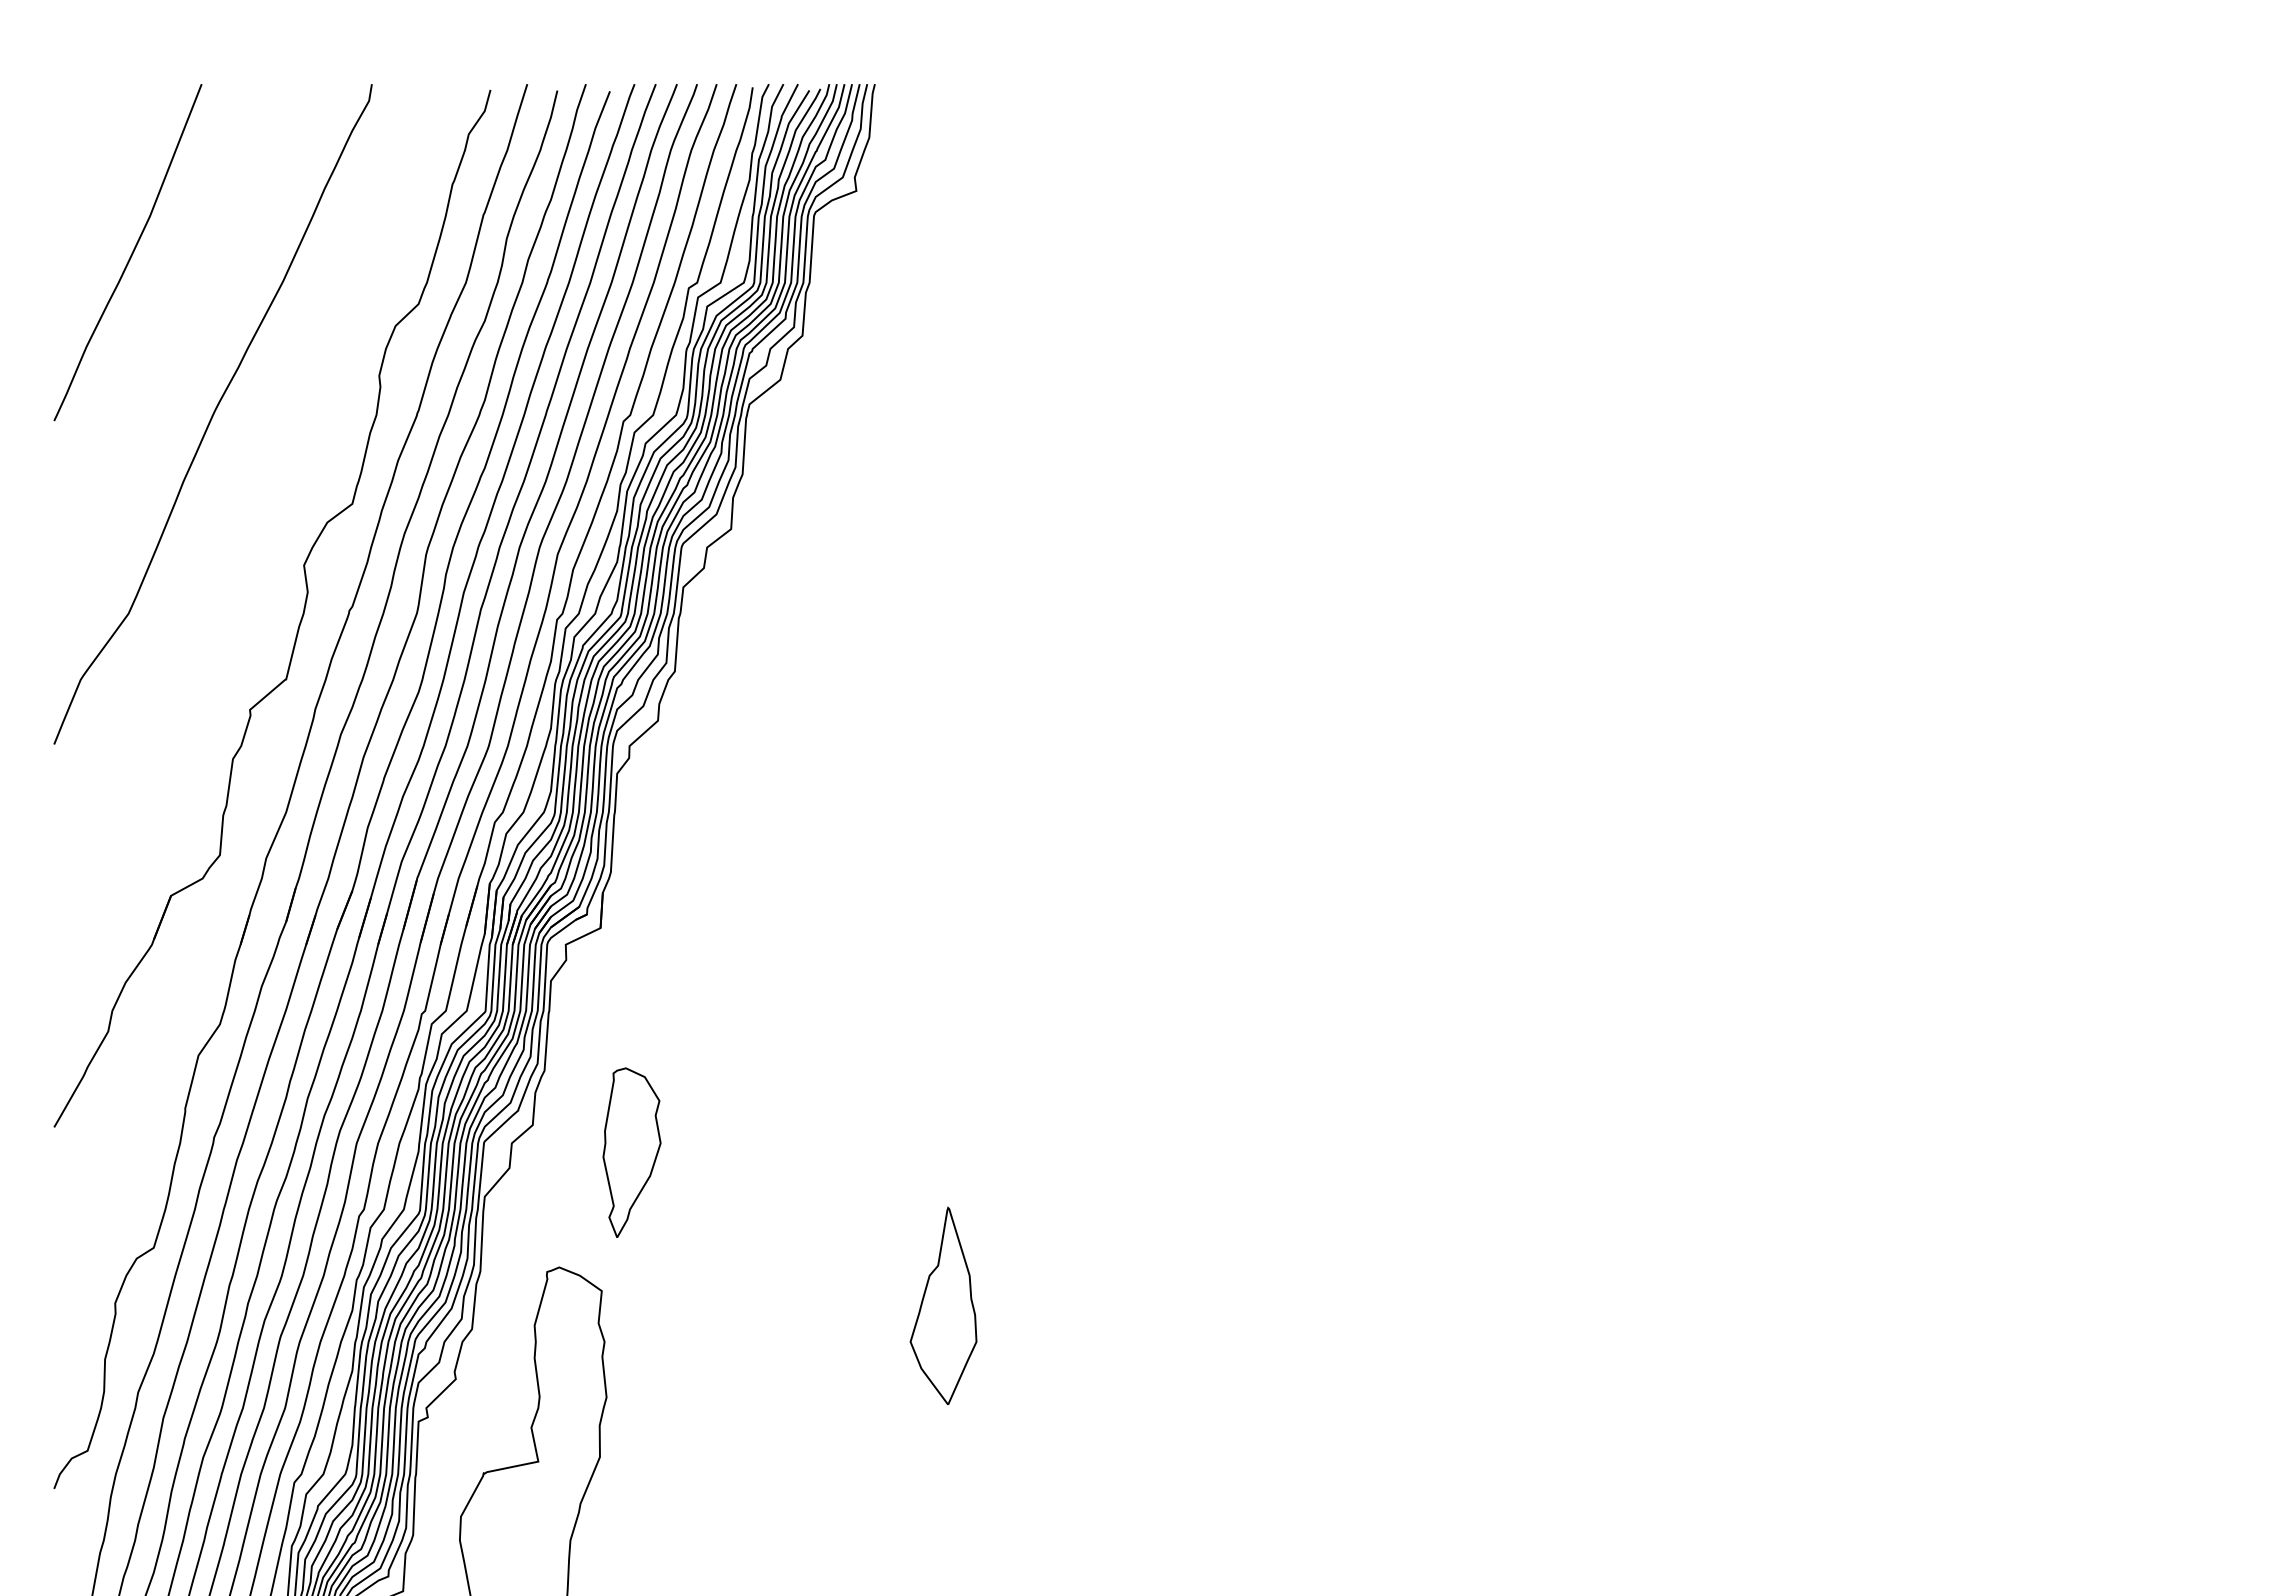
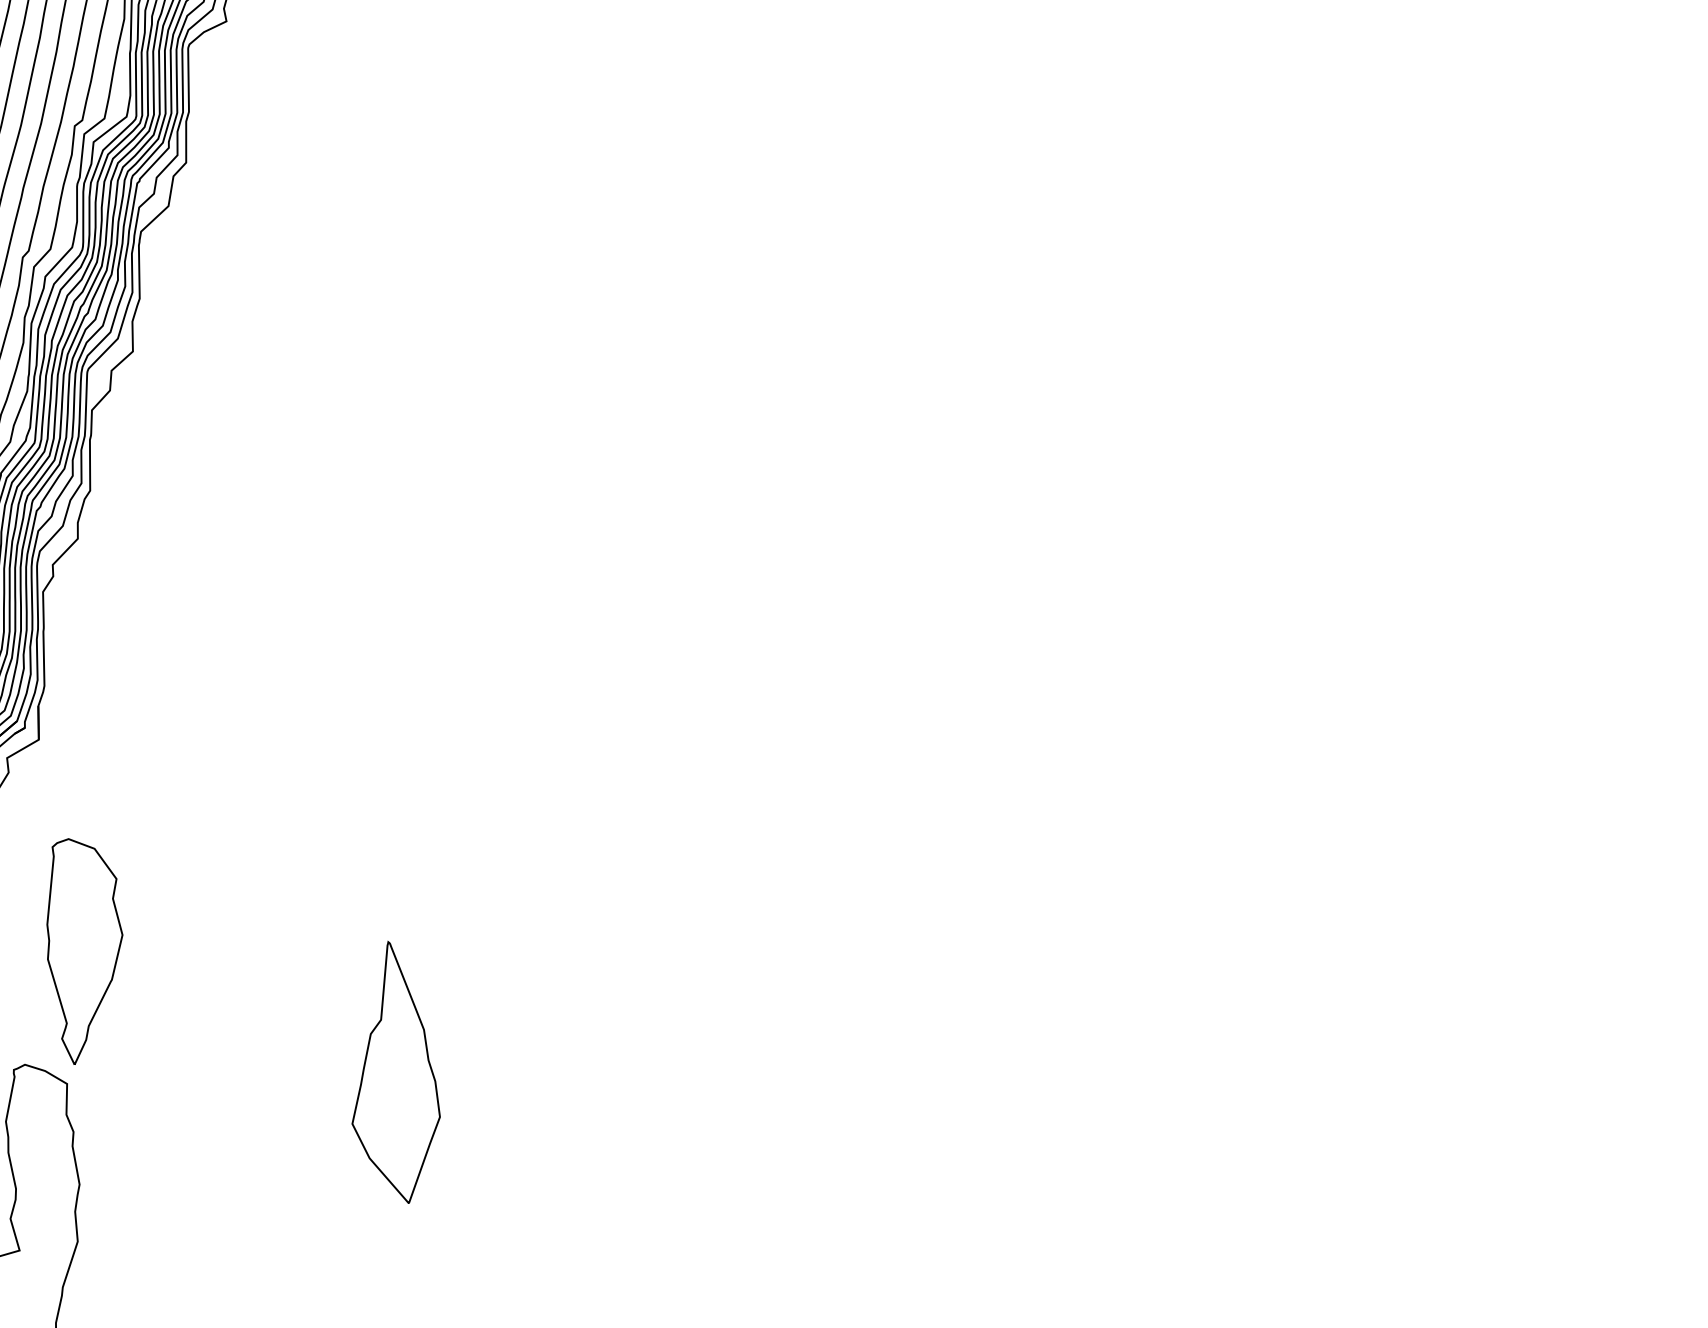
part: (631, 1152) -> (84, 950), size x1.4
part: (943, 1305) -> (392, 1072), size x1.4

